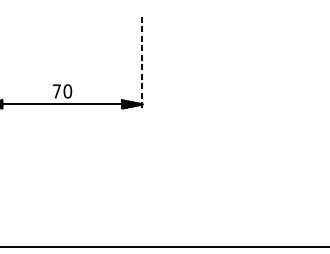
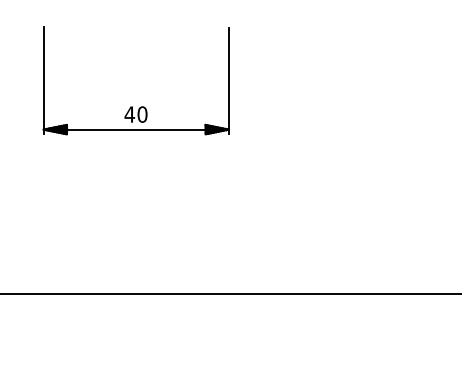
line: (142, 61) -> (228, 80), dashed -> solid
text: (56, 91) -> (129, 114), 70 -> 40

